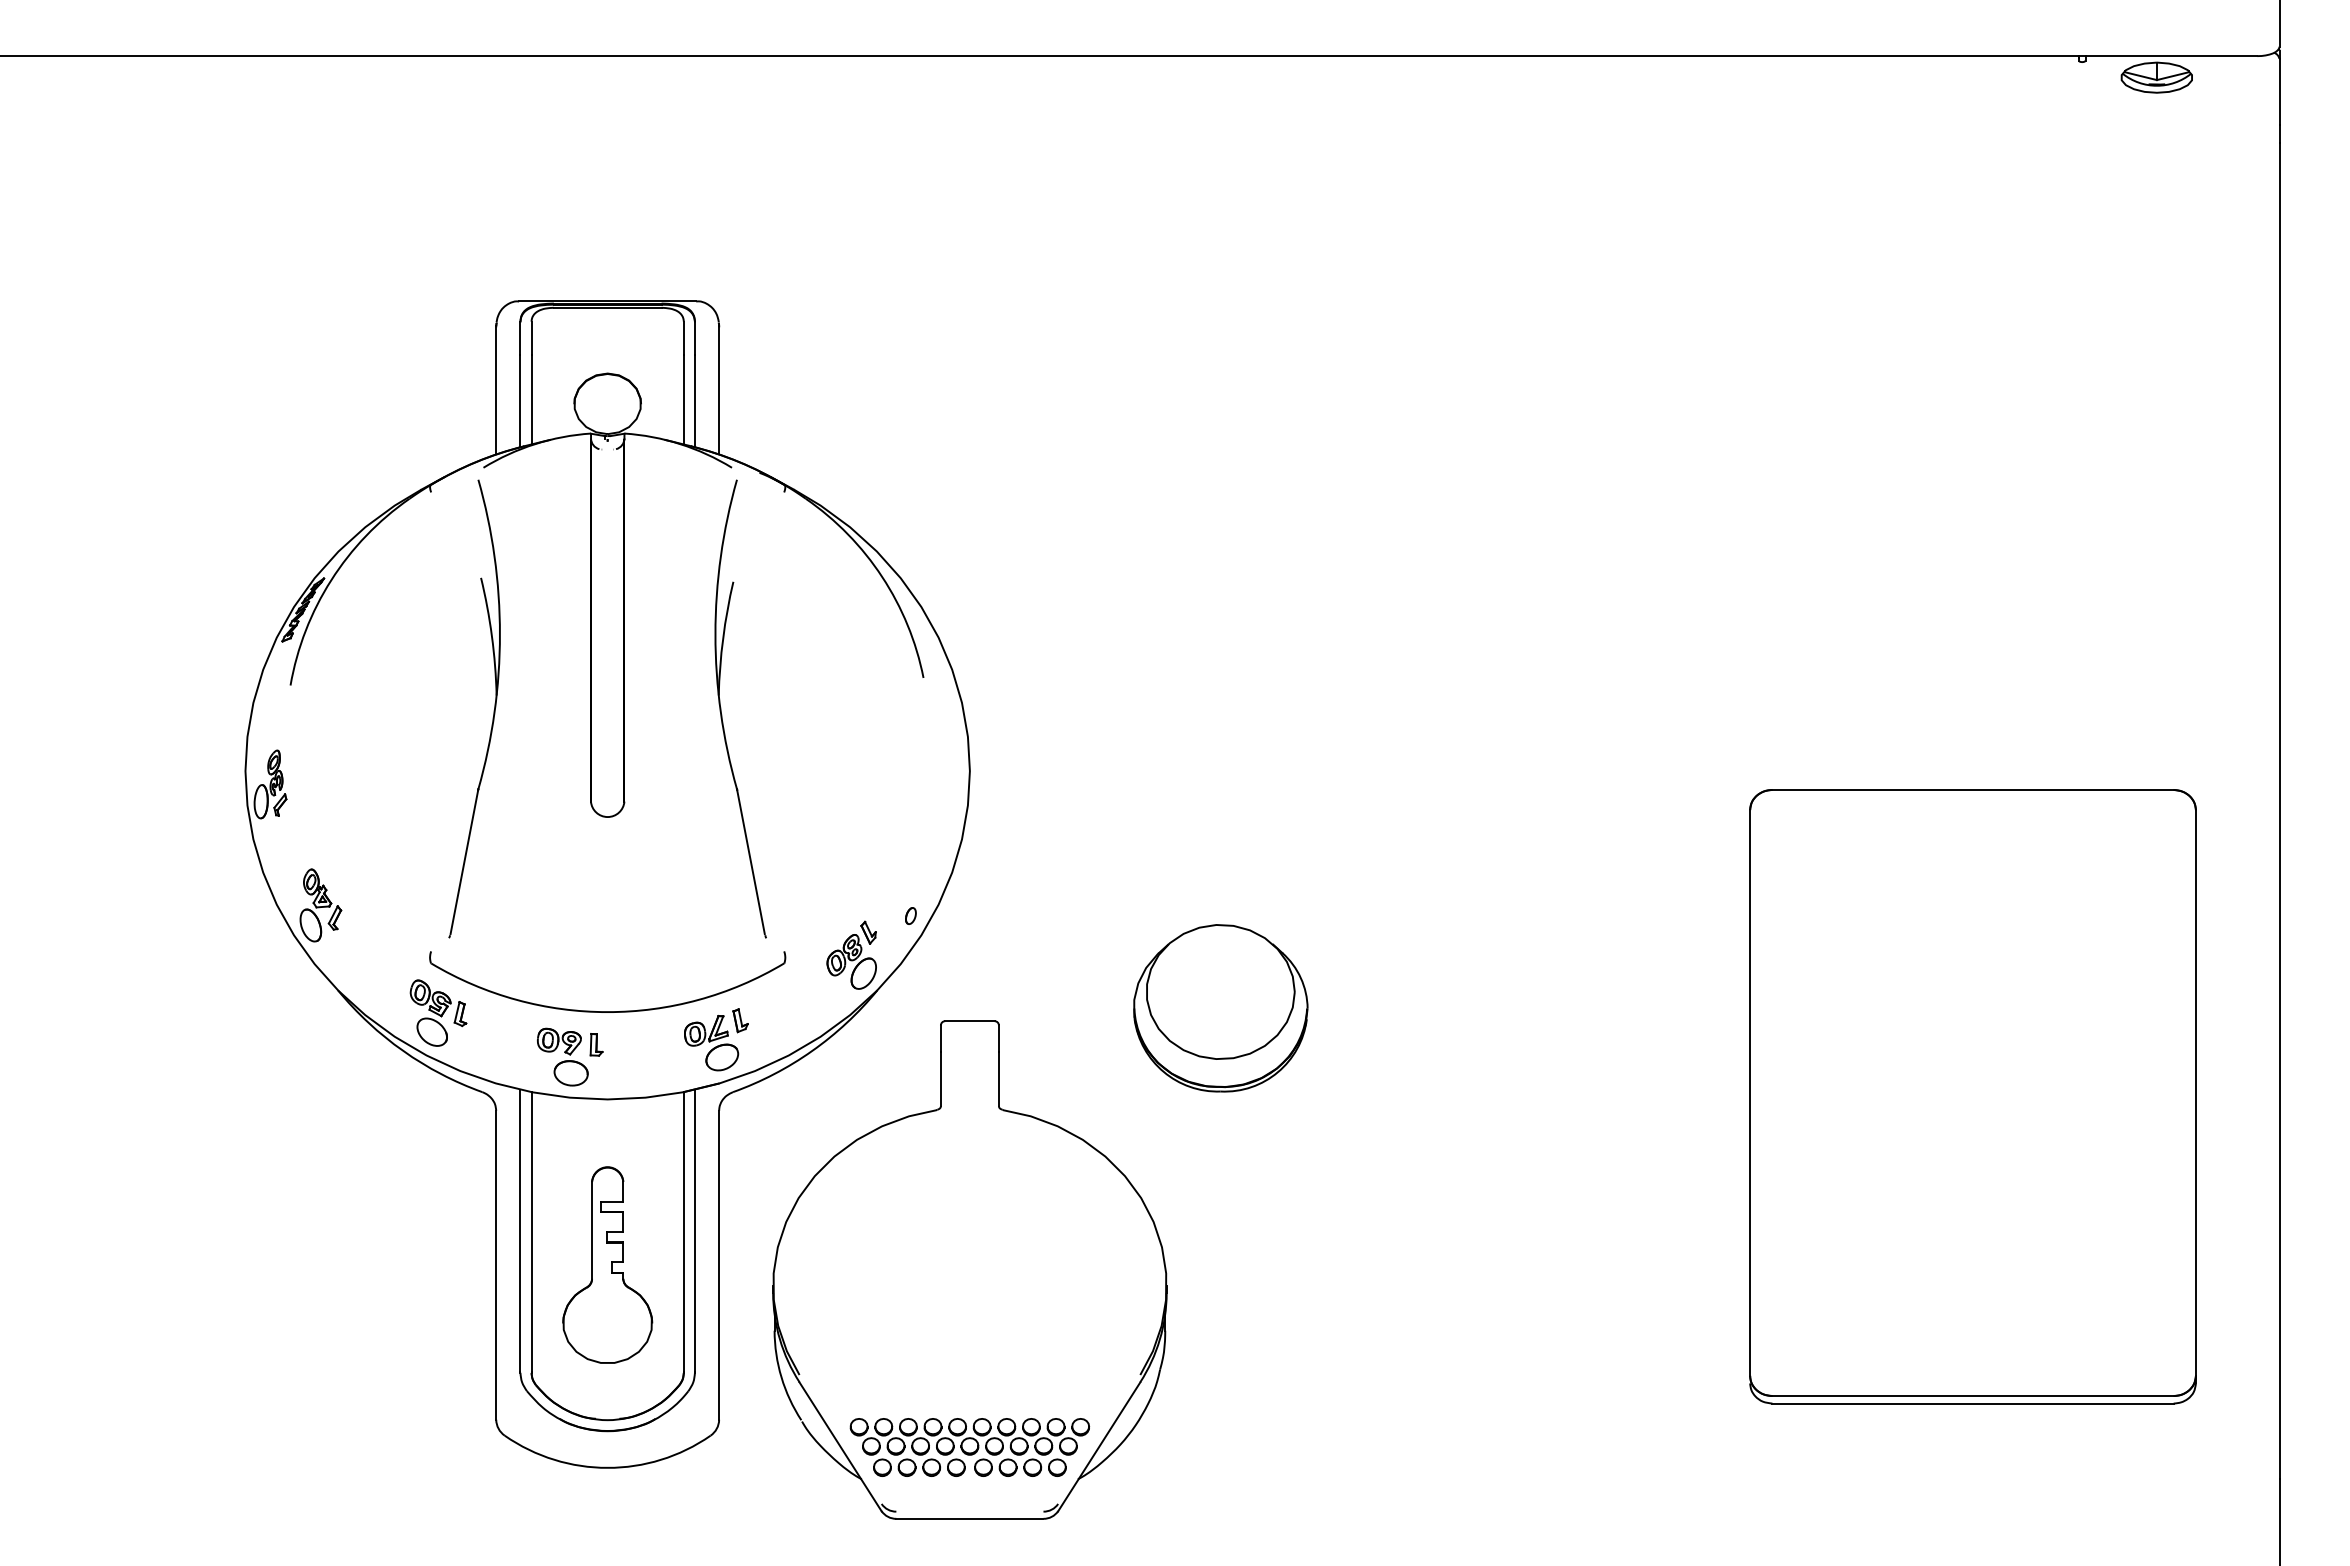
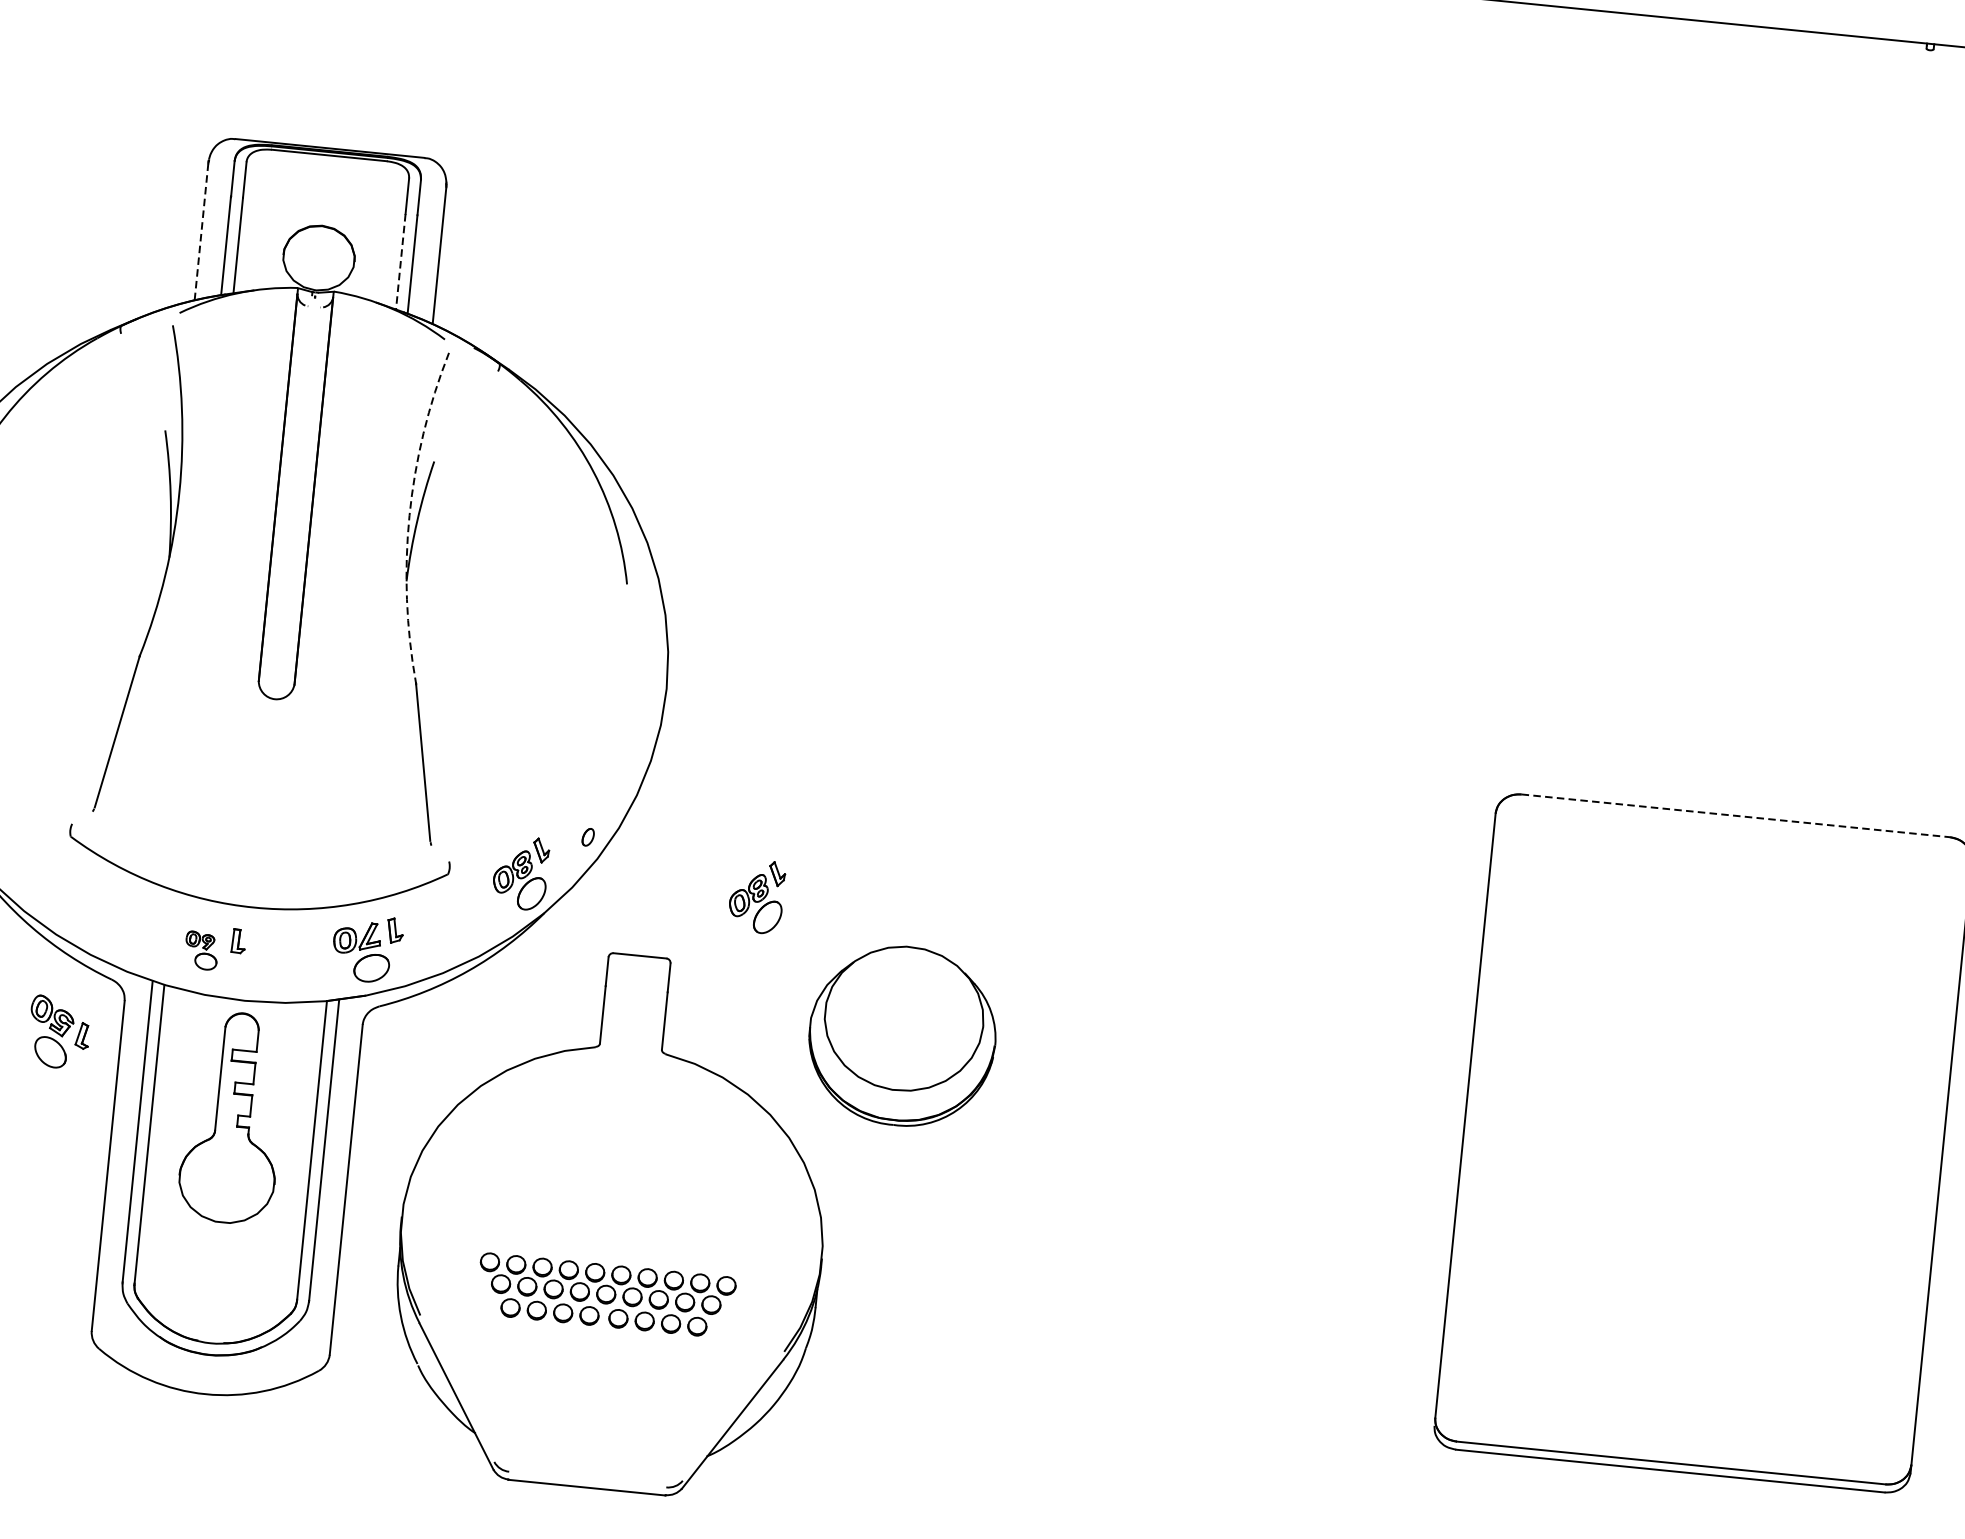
line: (496, 390) -> (201, 231), solid -> dashed
line: (683, 399) -> (400, 261), solid -> dashed
arc: (715, 634) -> (409, 515), solid -> dashed
line: (1973, 789) -> (1736, 815), solid -> dashed
part: (1072, 954) -> (756, 895), added
part: (1220, 1008) -> (902, 1036), moved
part: (438, 1012) -> (59, 1031), moved
part: (562, 1056) -> (201, 950), size x0.6
part: (607, 1264) -> (233, 1117), moved
part: (969, 1447) -> (605, 1295), moved

